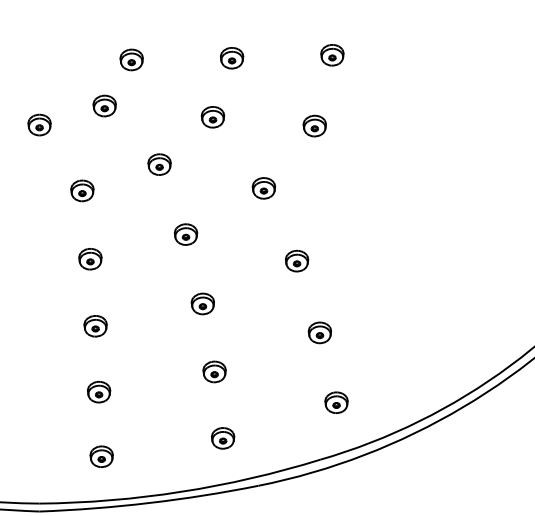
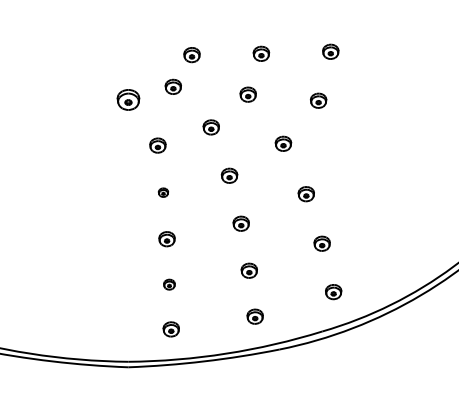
part: (38, 125) -> (127, 100), size x1.4
part: (90, 258) -> (163, 192), size x0.6
part: (99, 391) -> (169, 284), size x0.7

